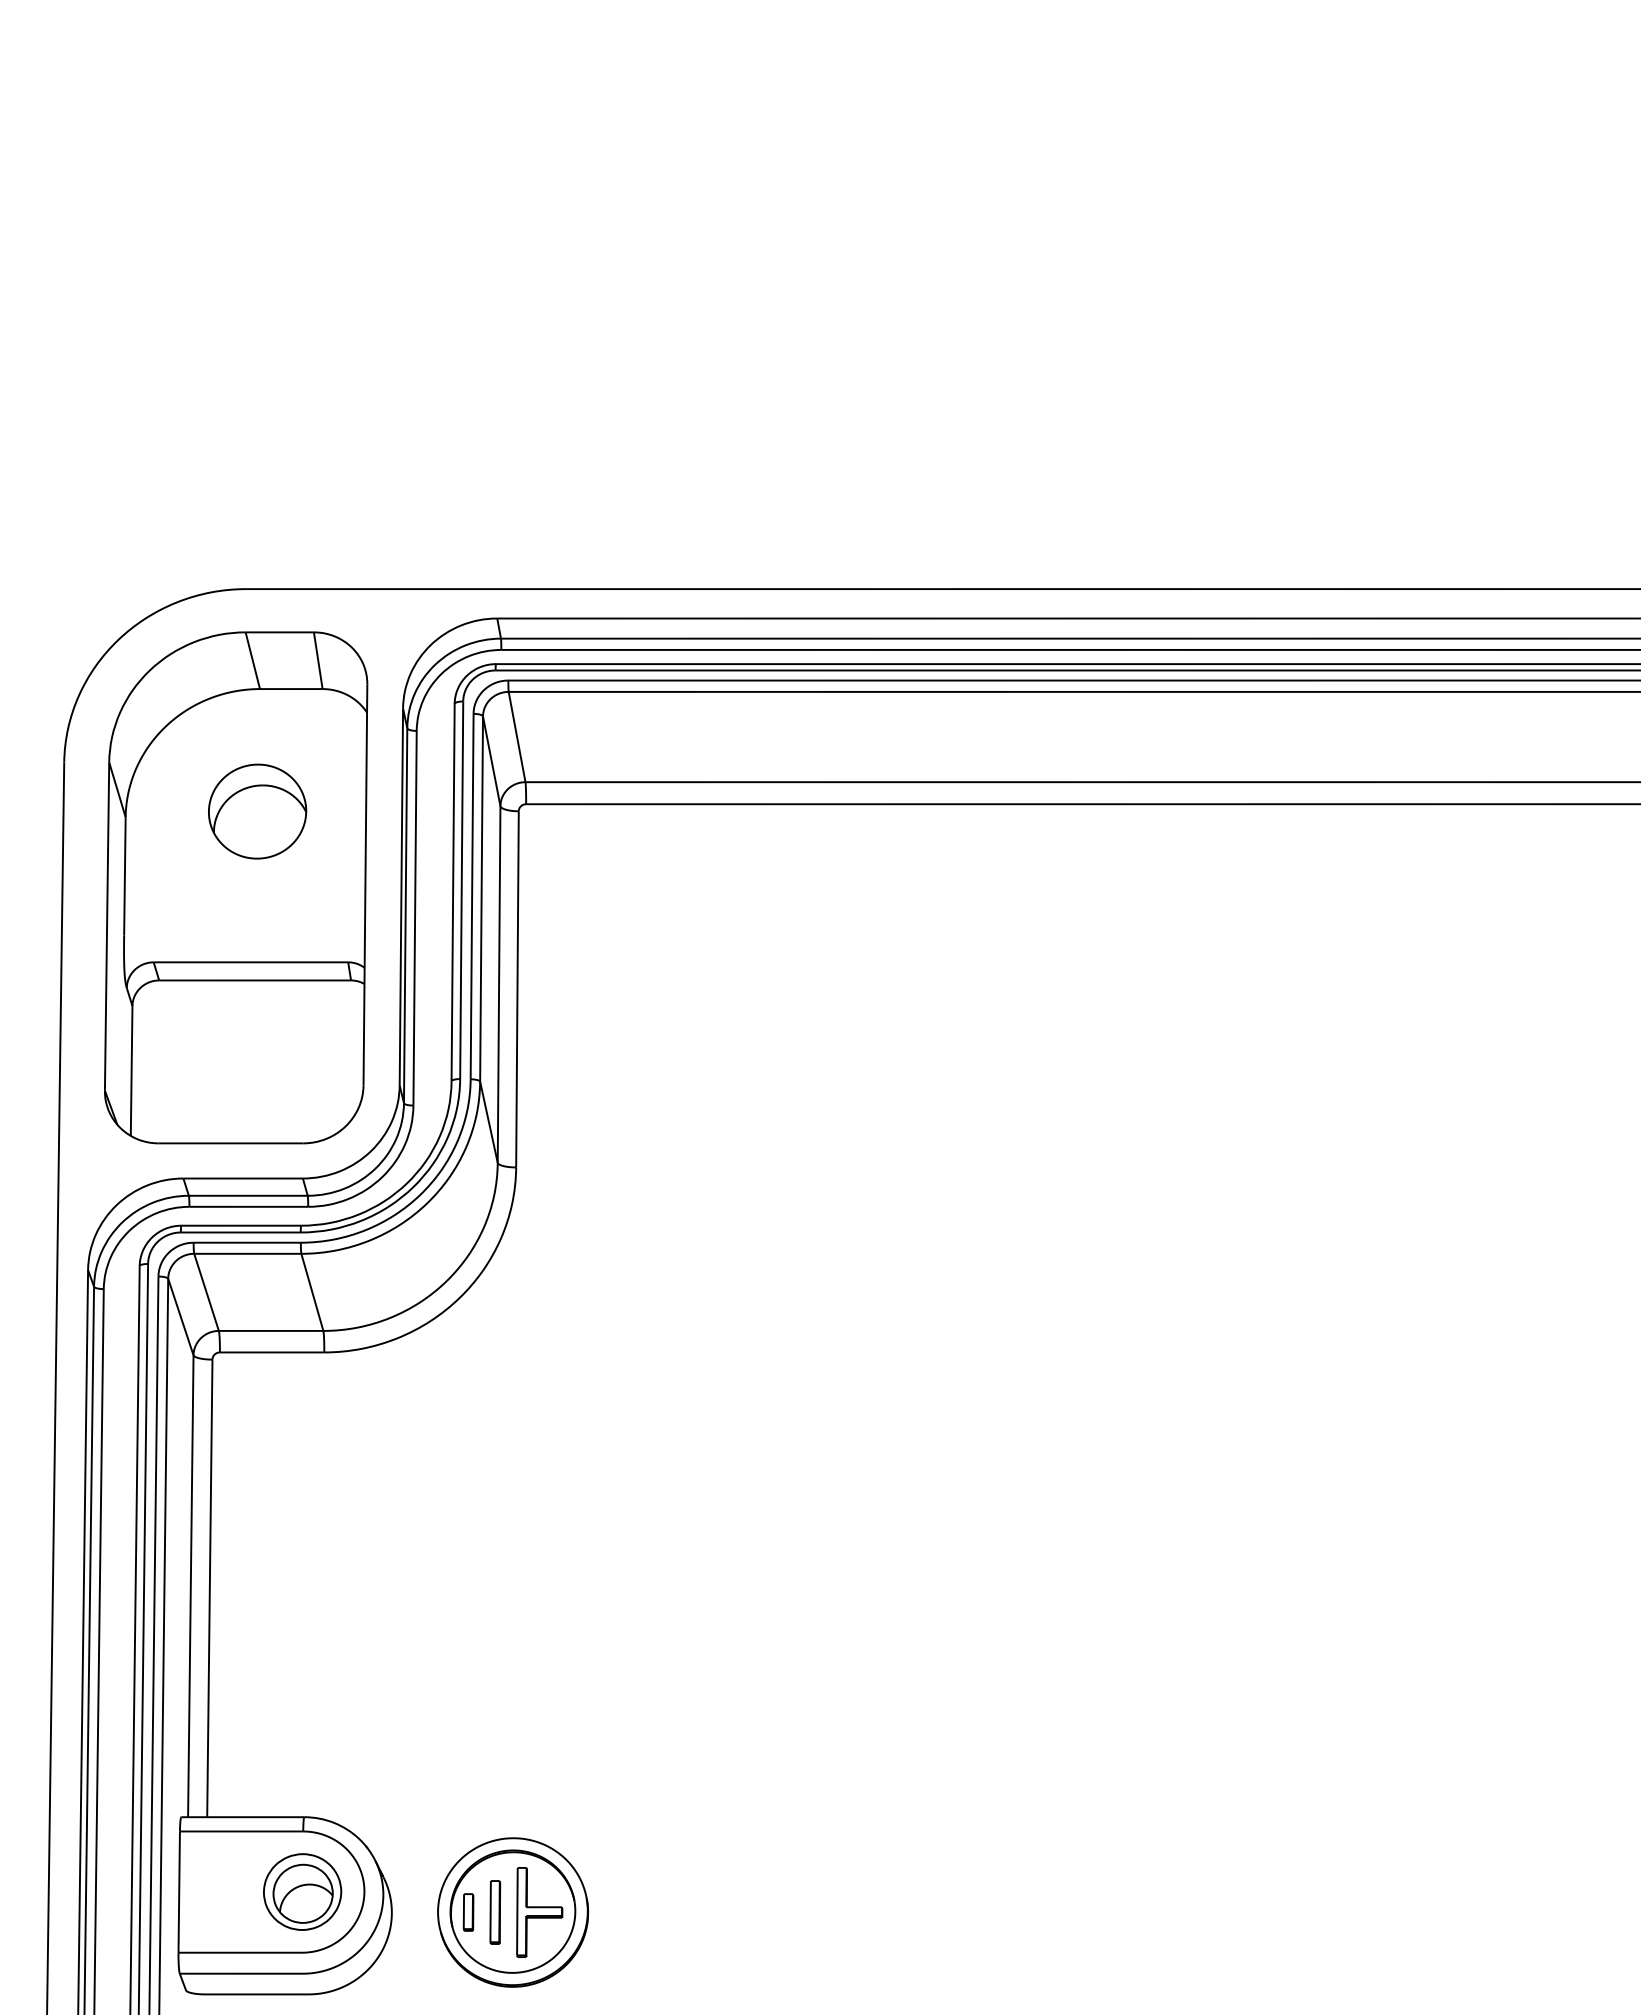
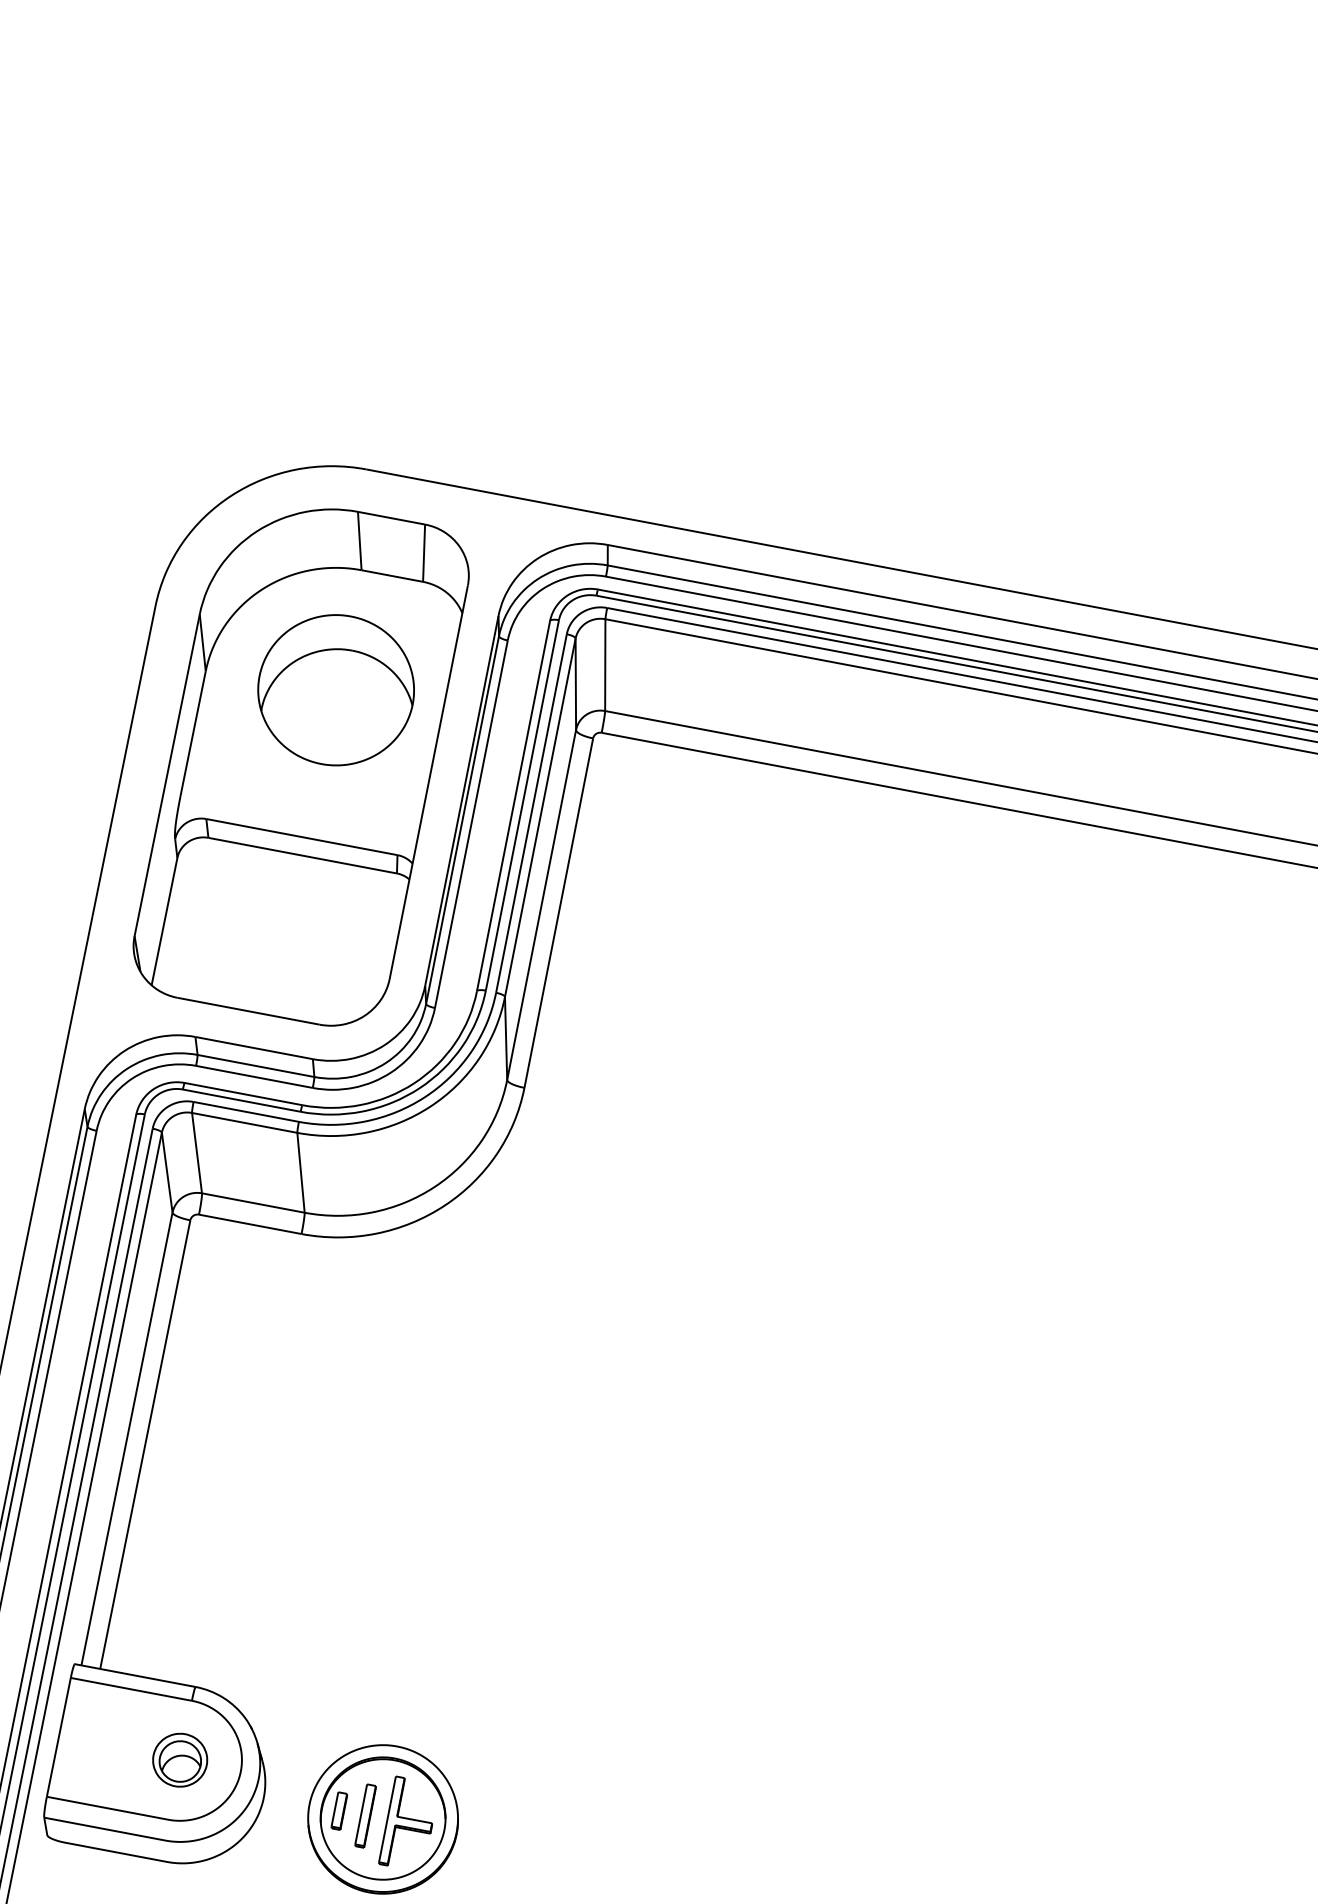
part: (257, 811) -> (336, 690), size x1.6
part: (302, 1891) -> (180, 1759), size x0.7

